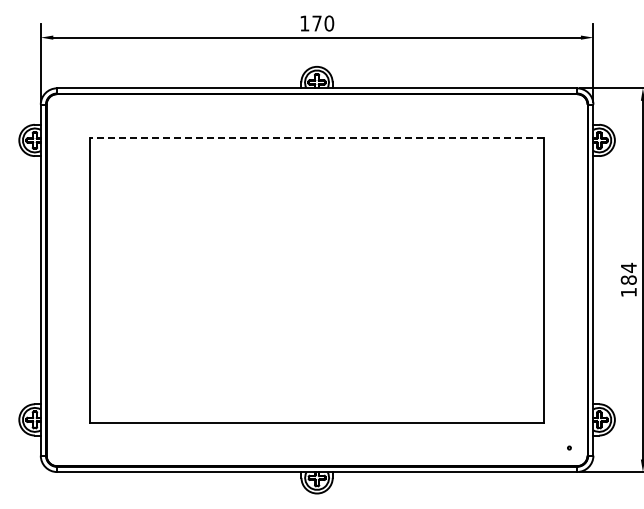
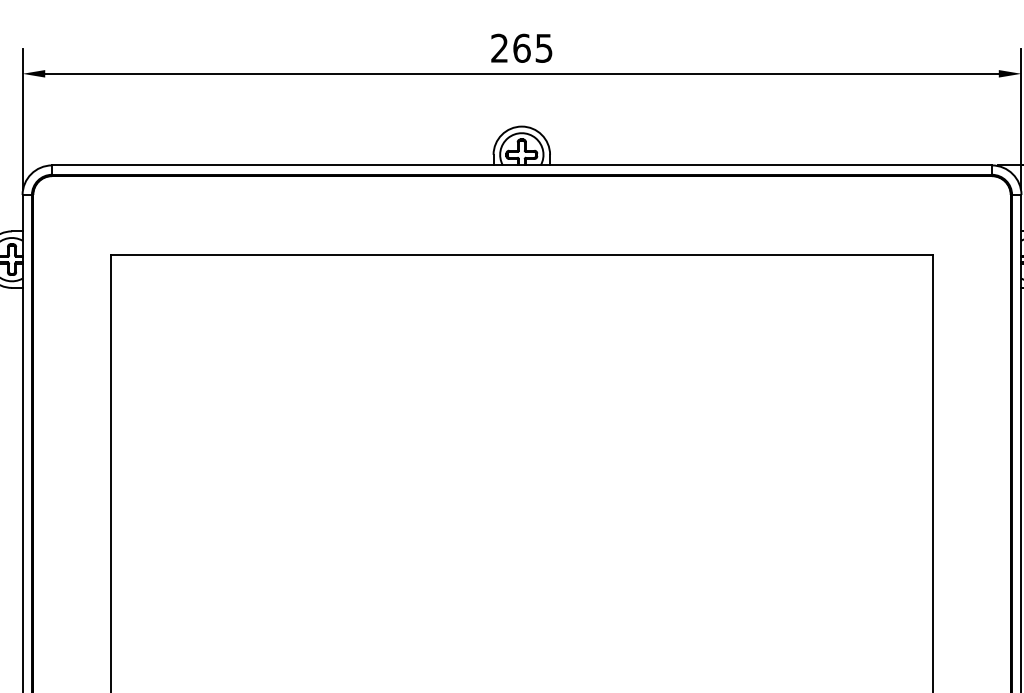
text: (317, 23) -> (522, 48), 170 -> 265
line: (316, 137) -> (520, 254), dashed -> solid

